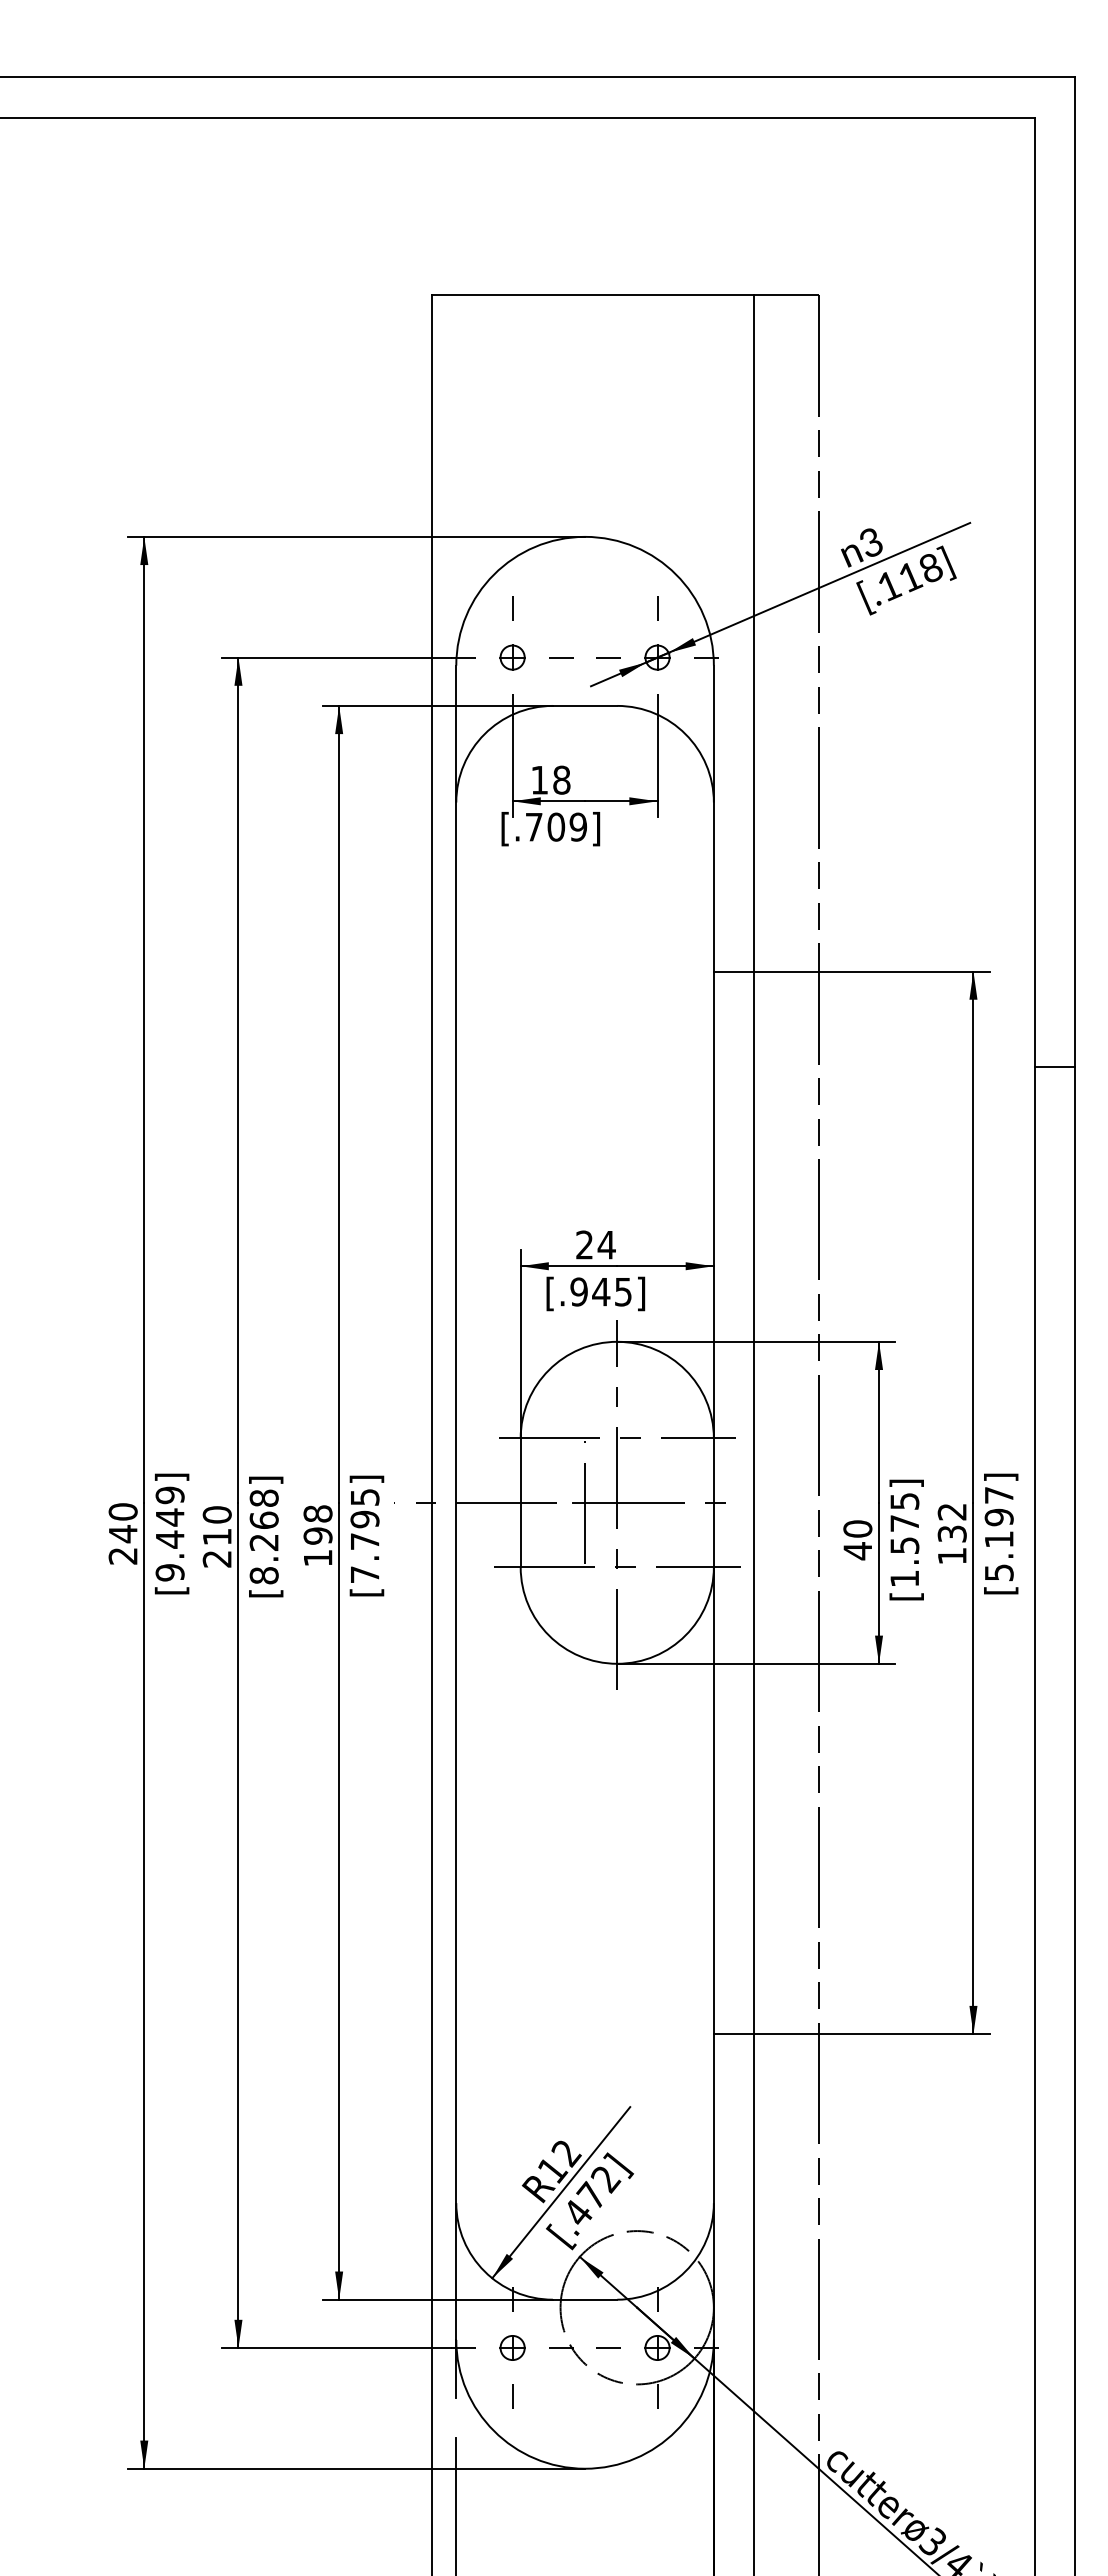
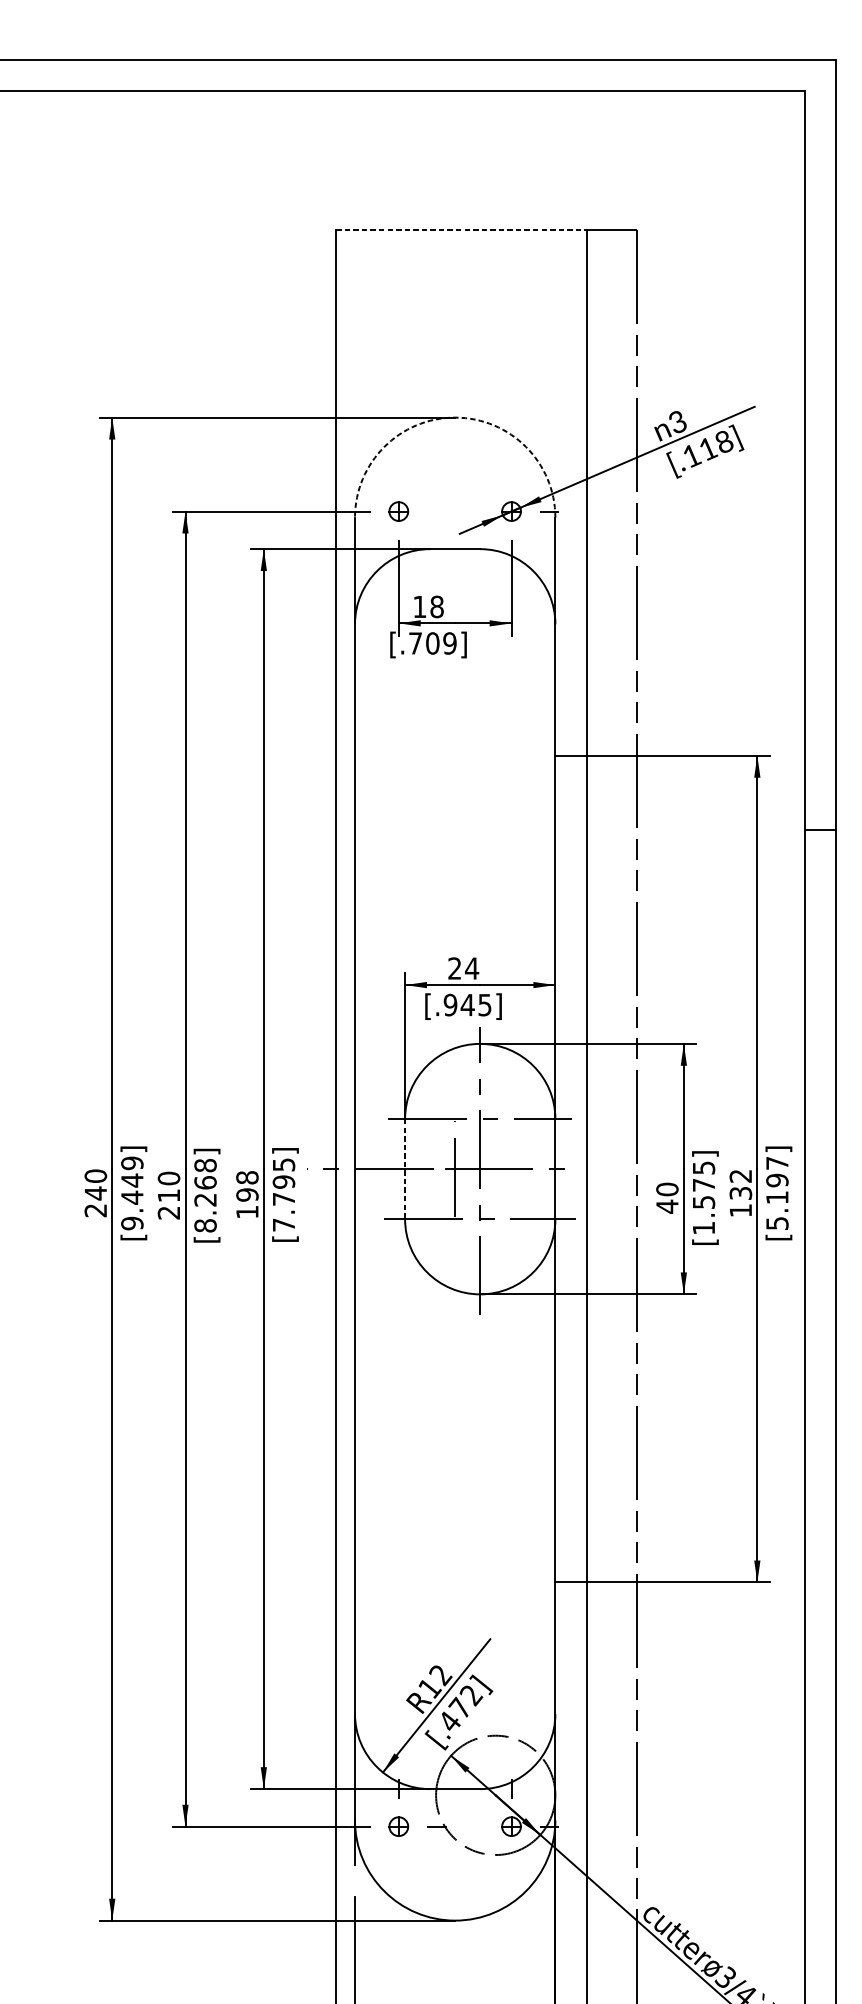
line: (593, 295) -> (461, 229), solid -> dashed
arc: (585, 536) -> (455, 417), solid -> dashed
line: (512, 608) -> (398, 473), removed
line: (657, 608) -> (511, 473), removed
line: (560, 657) -> (436, 511), removed
line: (608, 657) -> (473, 511), removed
line: (520, 1503) -> (404, 1169), solid -> dashed
line: (608, 2348) -> (473, 1827), removed
line: (512, 2396) -> (398, 1864), removed
line: (657, 2396) -> (511, 1864), removed

